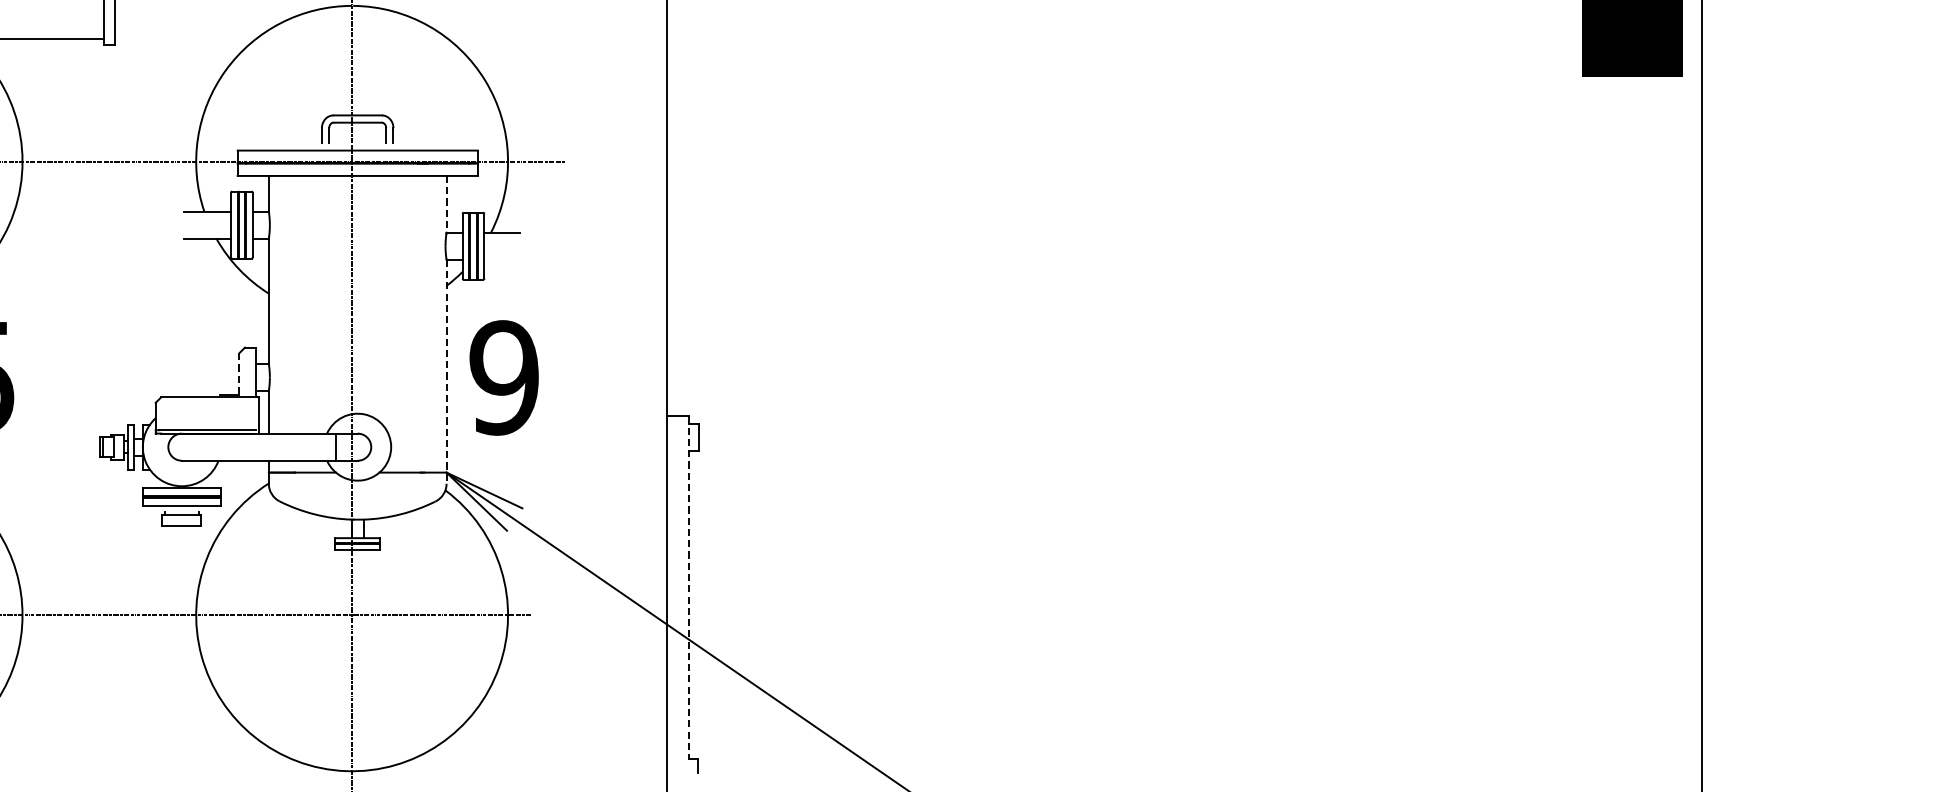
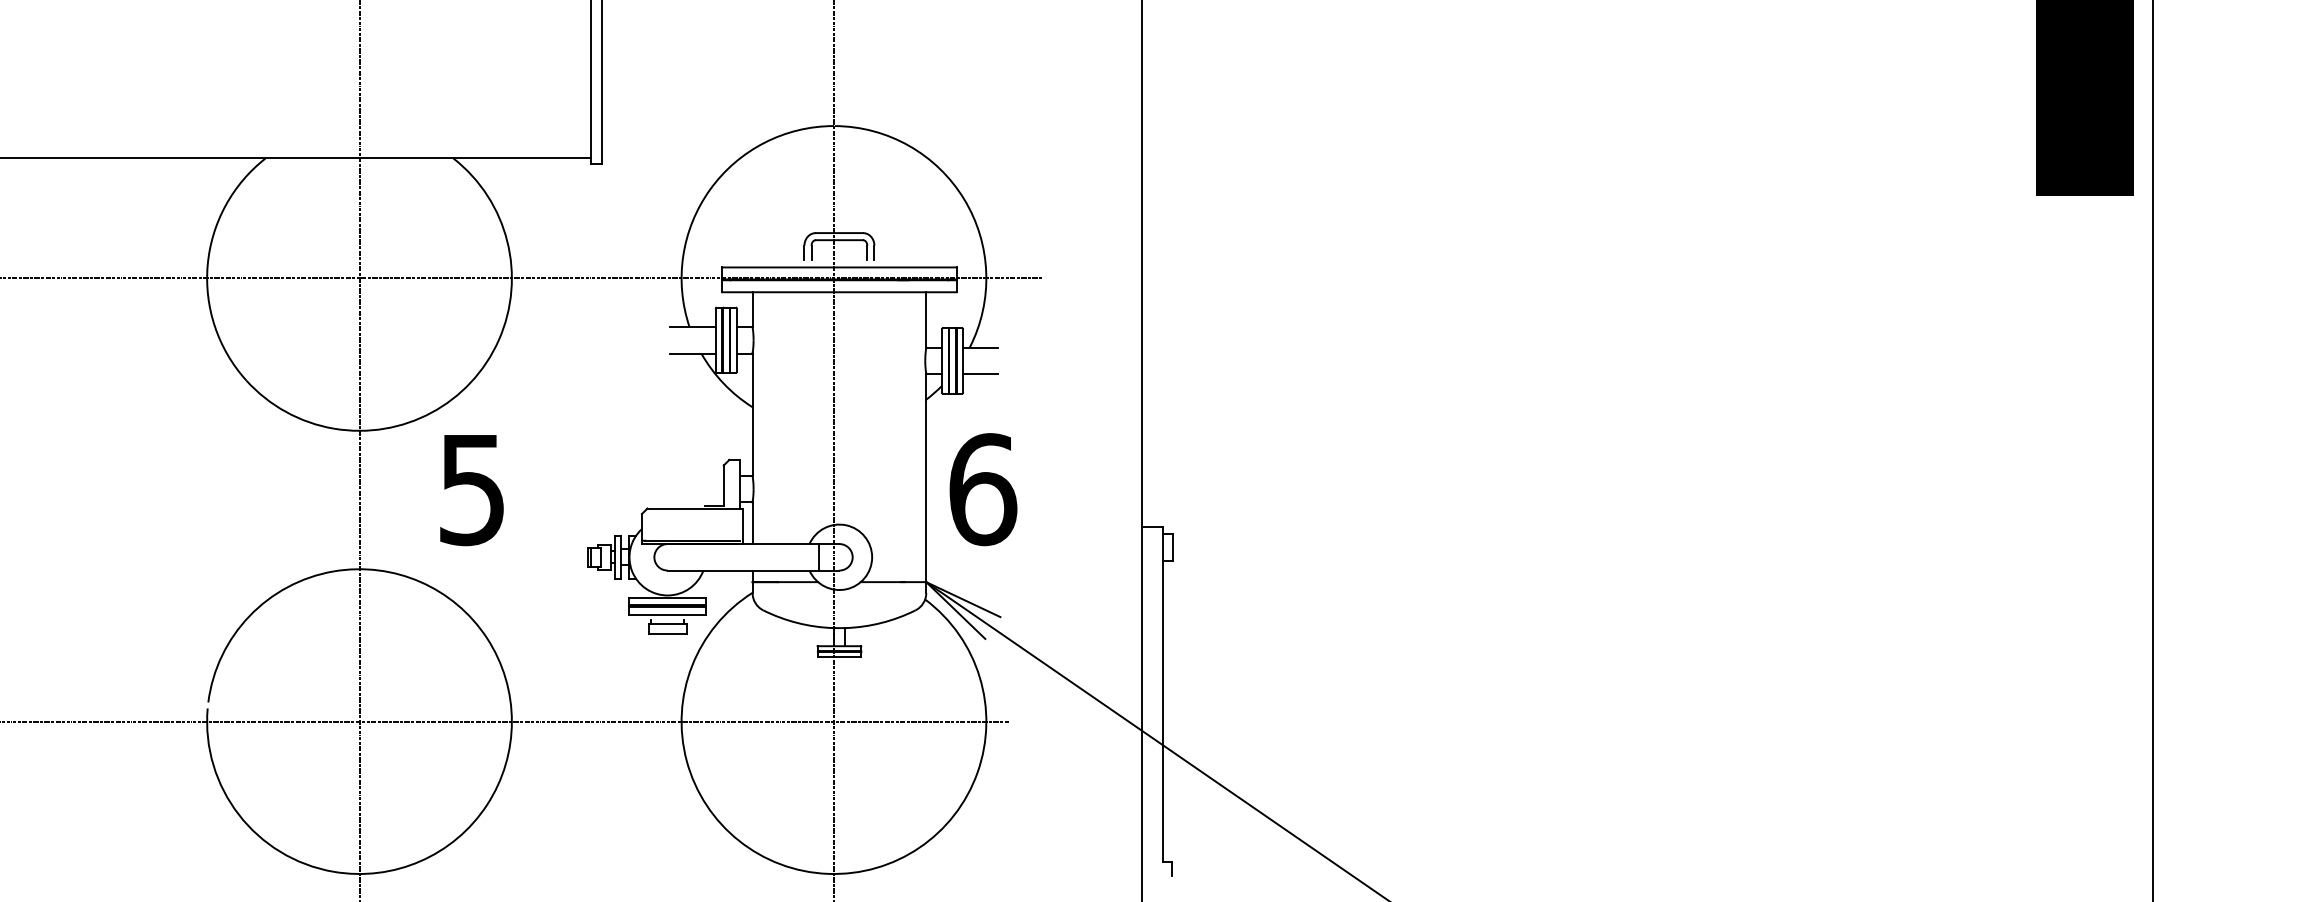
line: (446, 203) -> (926, 319), dashed -> solid
line: (502, 260) -> (980, 374), added
line: (446, 372) -> (926, 484), dashed -> solid
line: (239, 374) -> (723, 486), dashed -> solid
text: (504, 377) -> (982, 489), 9 -> 6
line: (689, 588) -> (1163, 695), dashed -> solid

